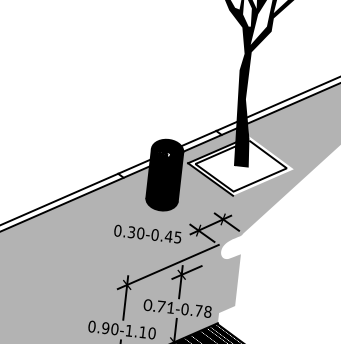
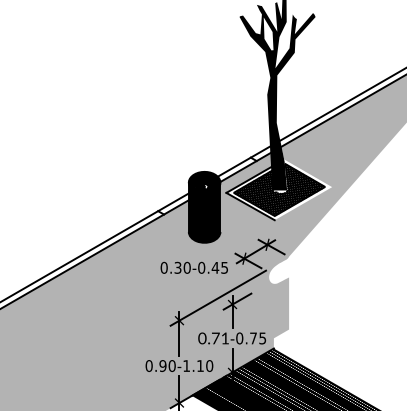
hatch: (241, 165) -> (279, 189), added
text: (207, 311) -> (262, 338), -0.78 -> -0.75

